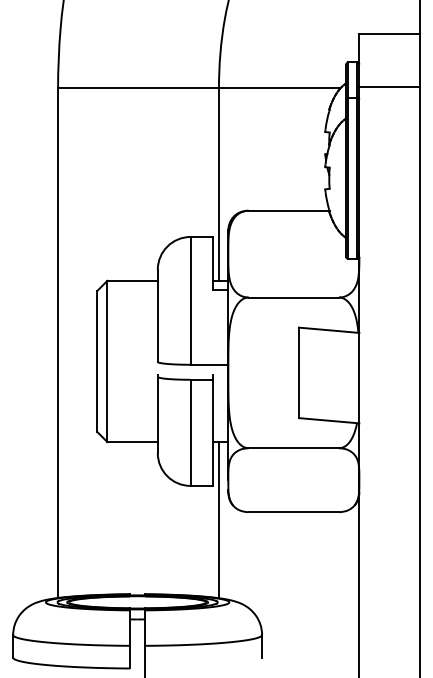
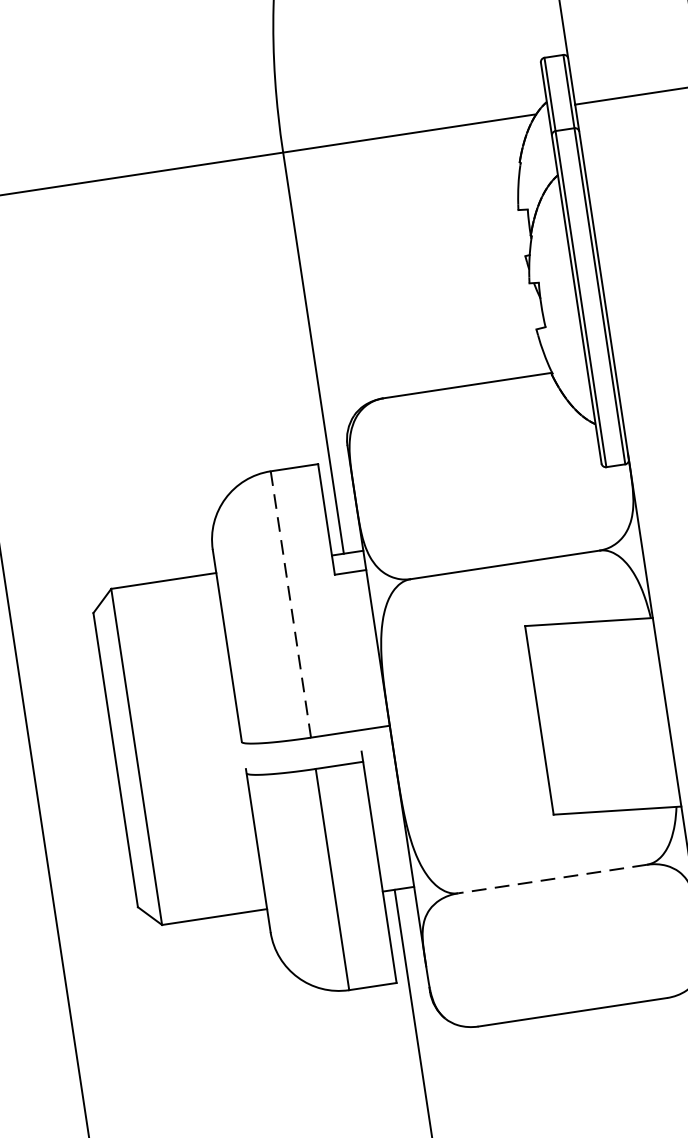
line: (190, 300) -> (290, 603), solid -> dashed
line: (293, 448) -> (552, 879), solid -> dashed

